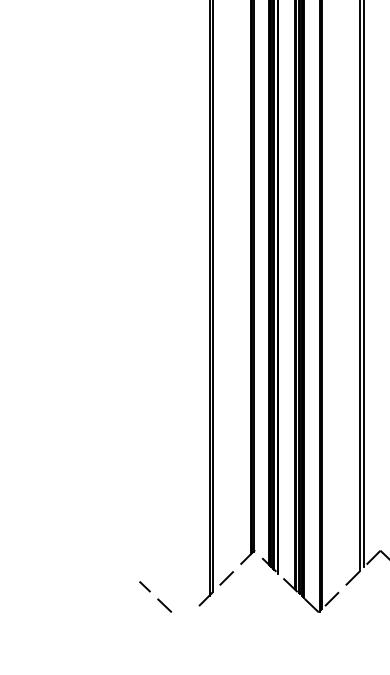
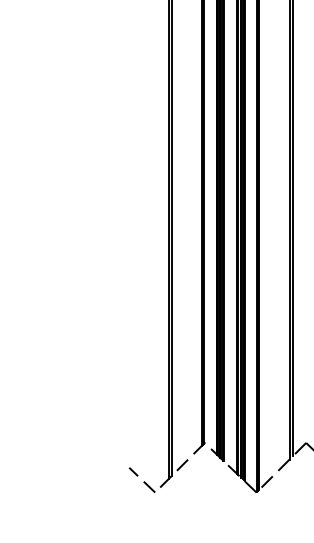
line: (157, 598) -> (143, 481), moved

